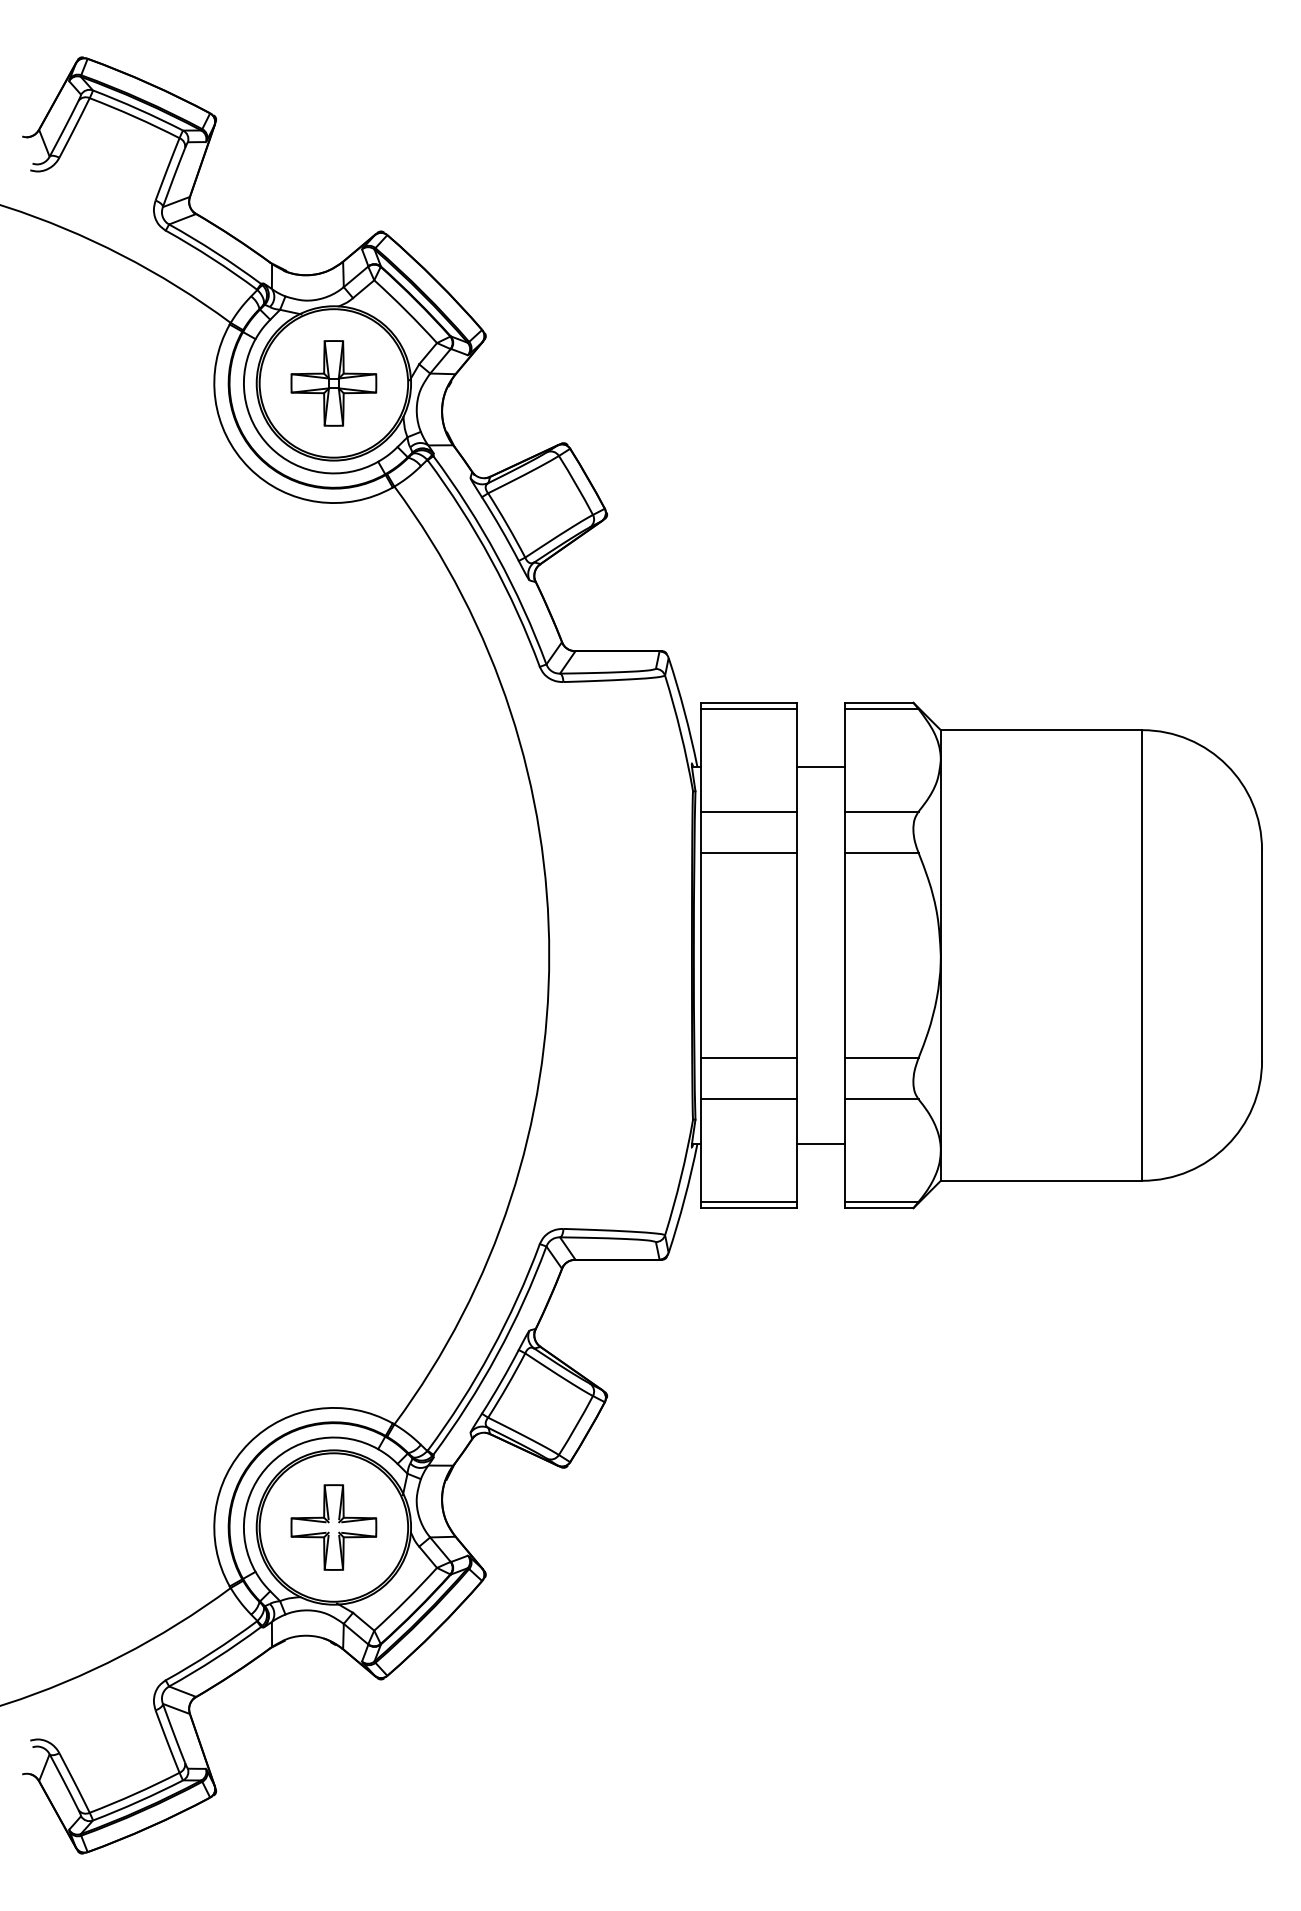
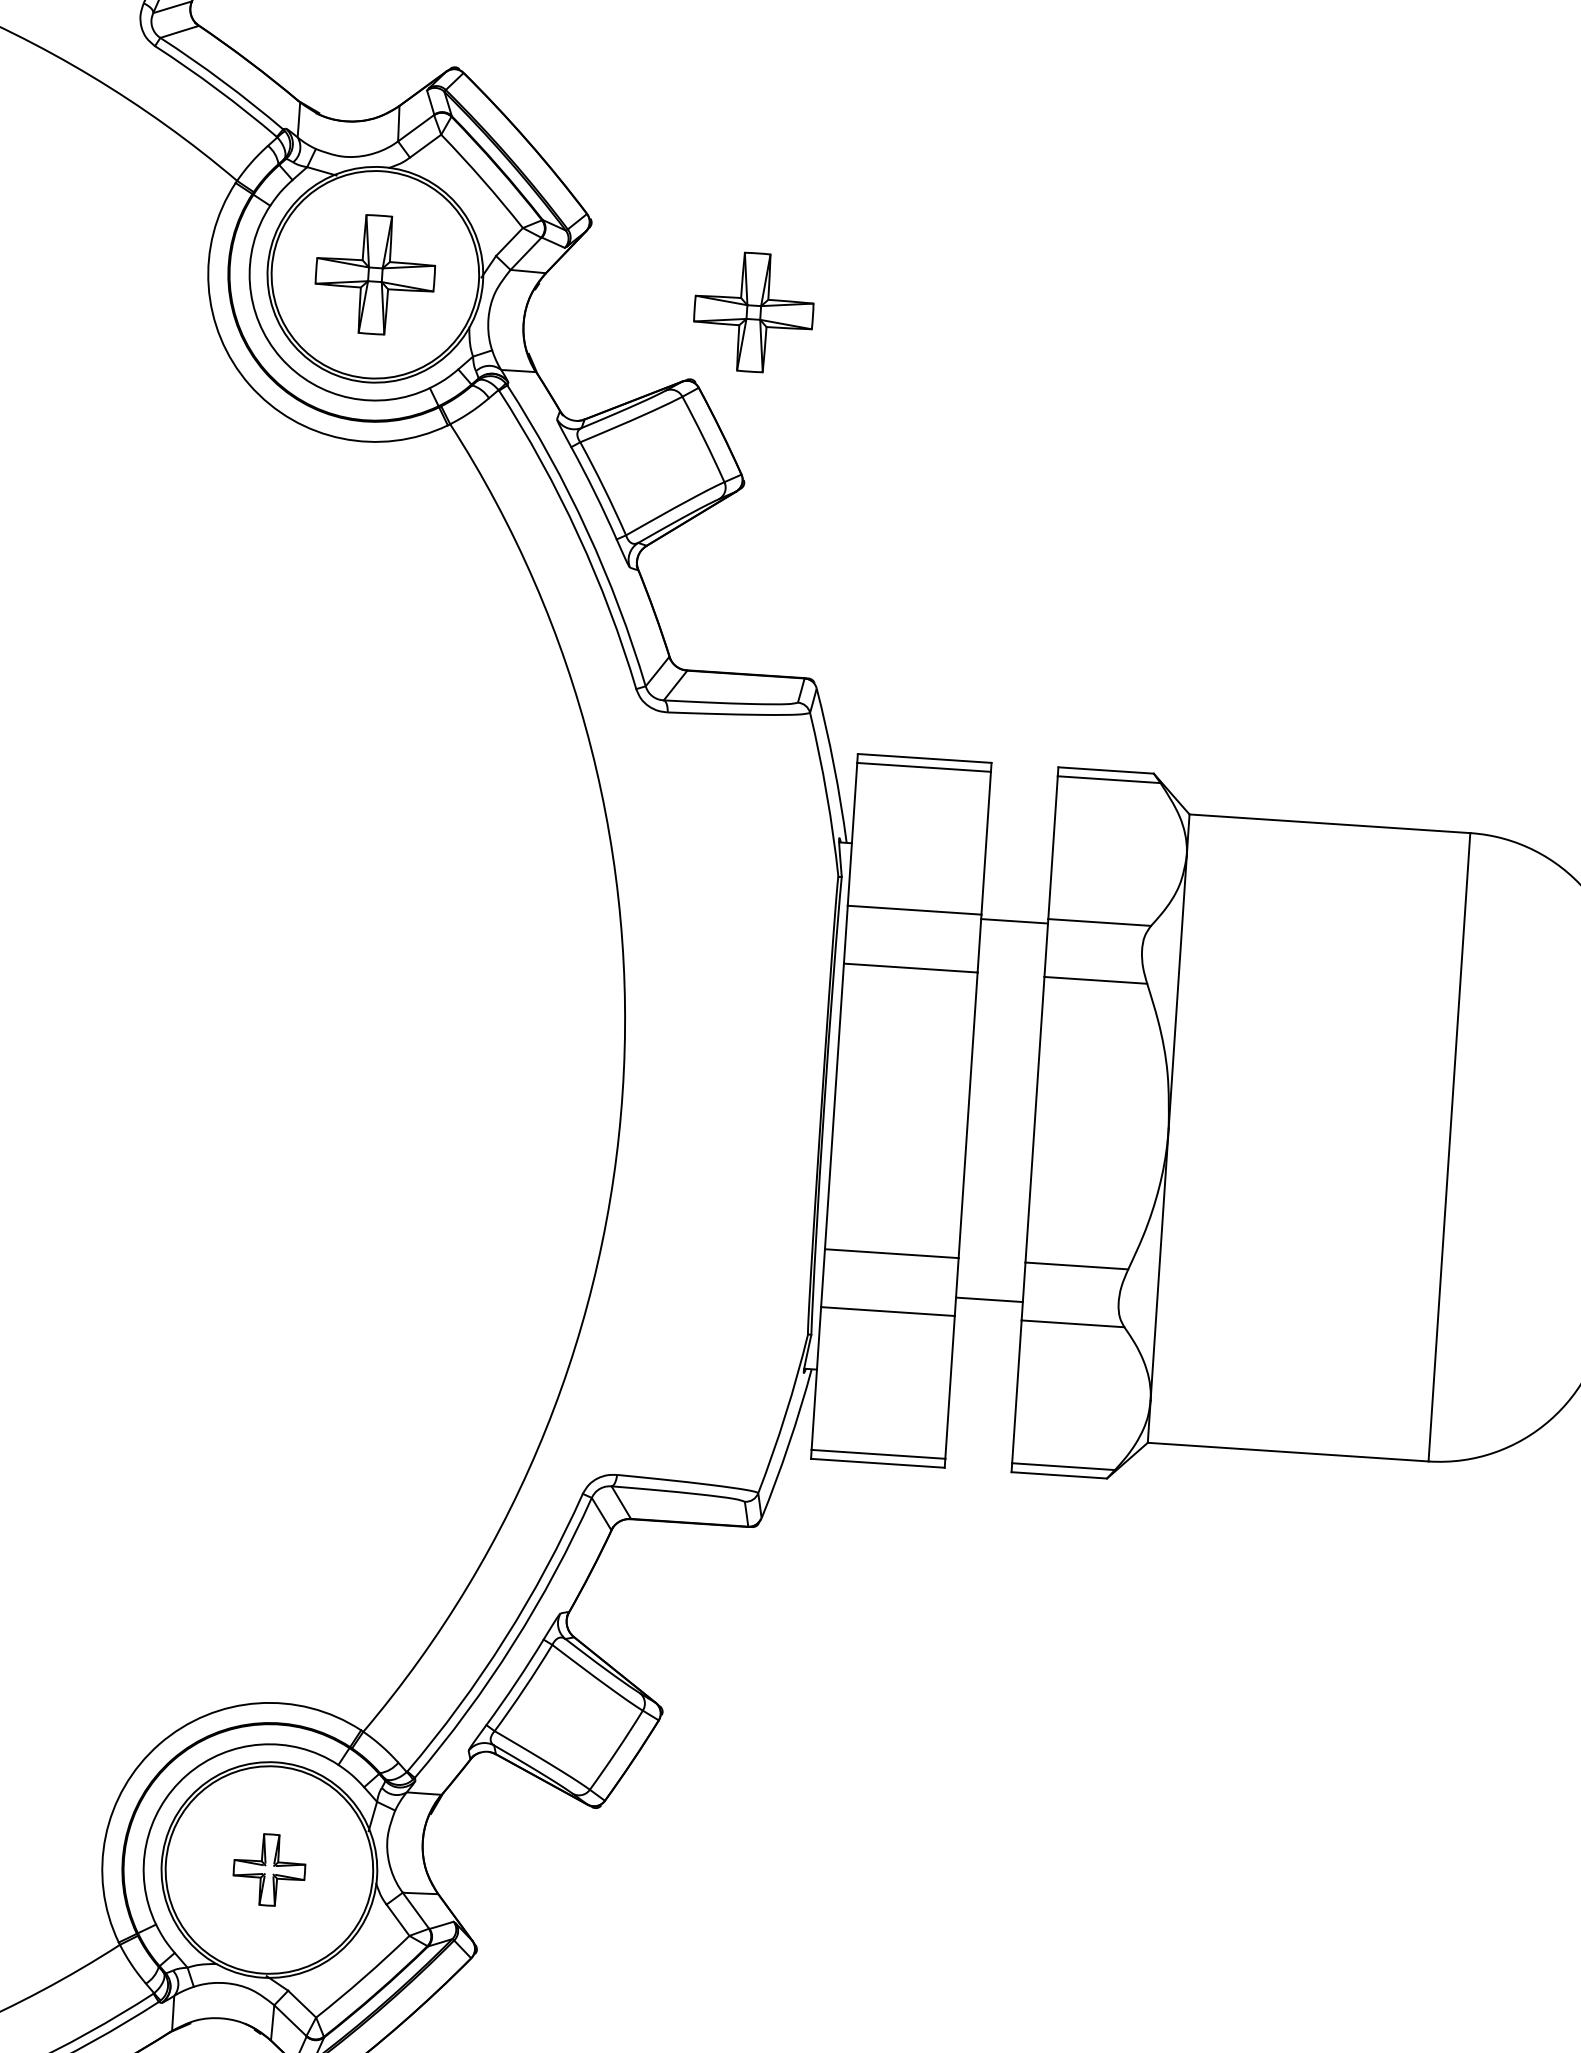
part: (605, 392) -> (753, 312), added
line: (820, 766) -> (1013, 920), moved
line: (820, 1144) -> (988, 1300), moved
part: (333, 1527) -> (268, 1869), size x0.6

